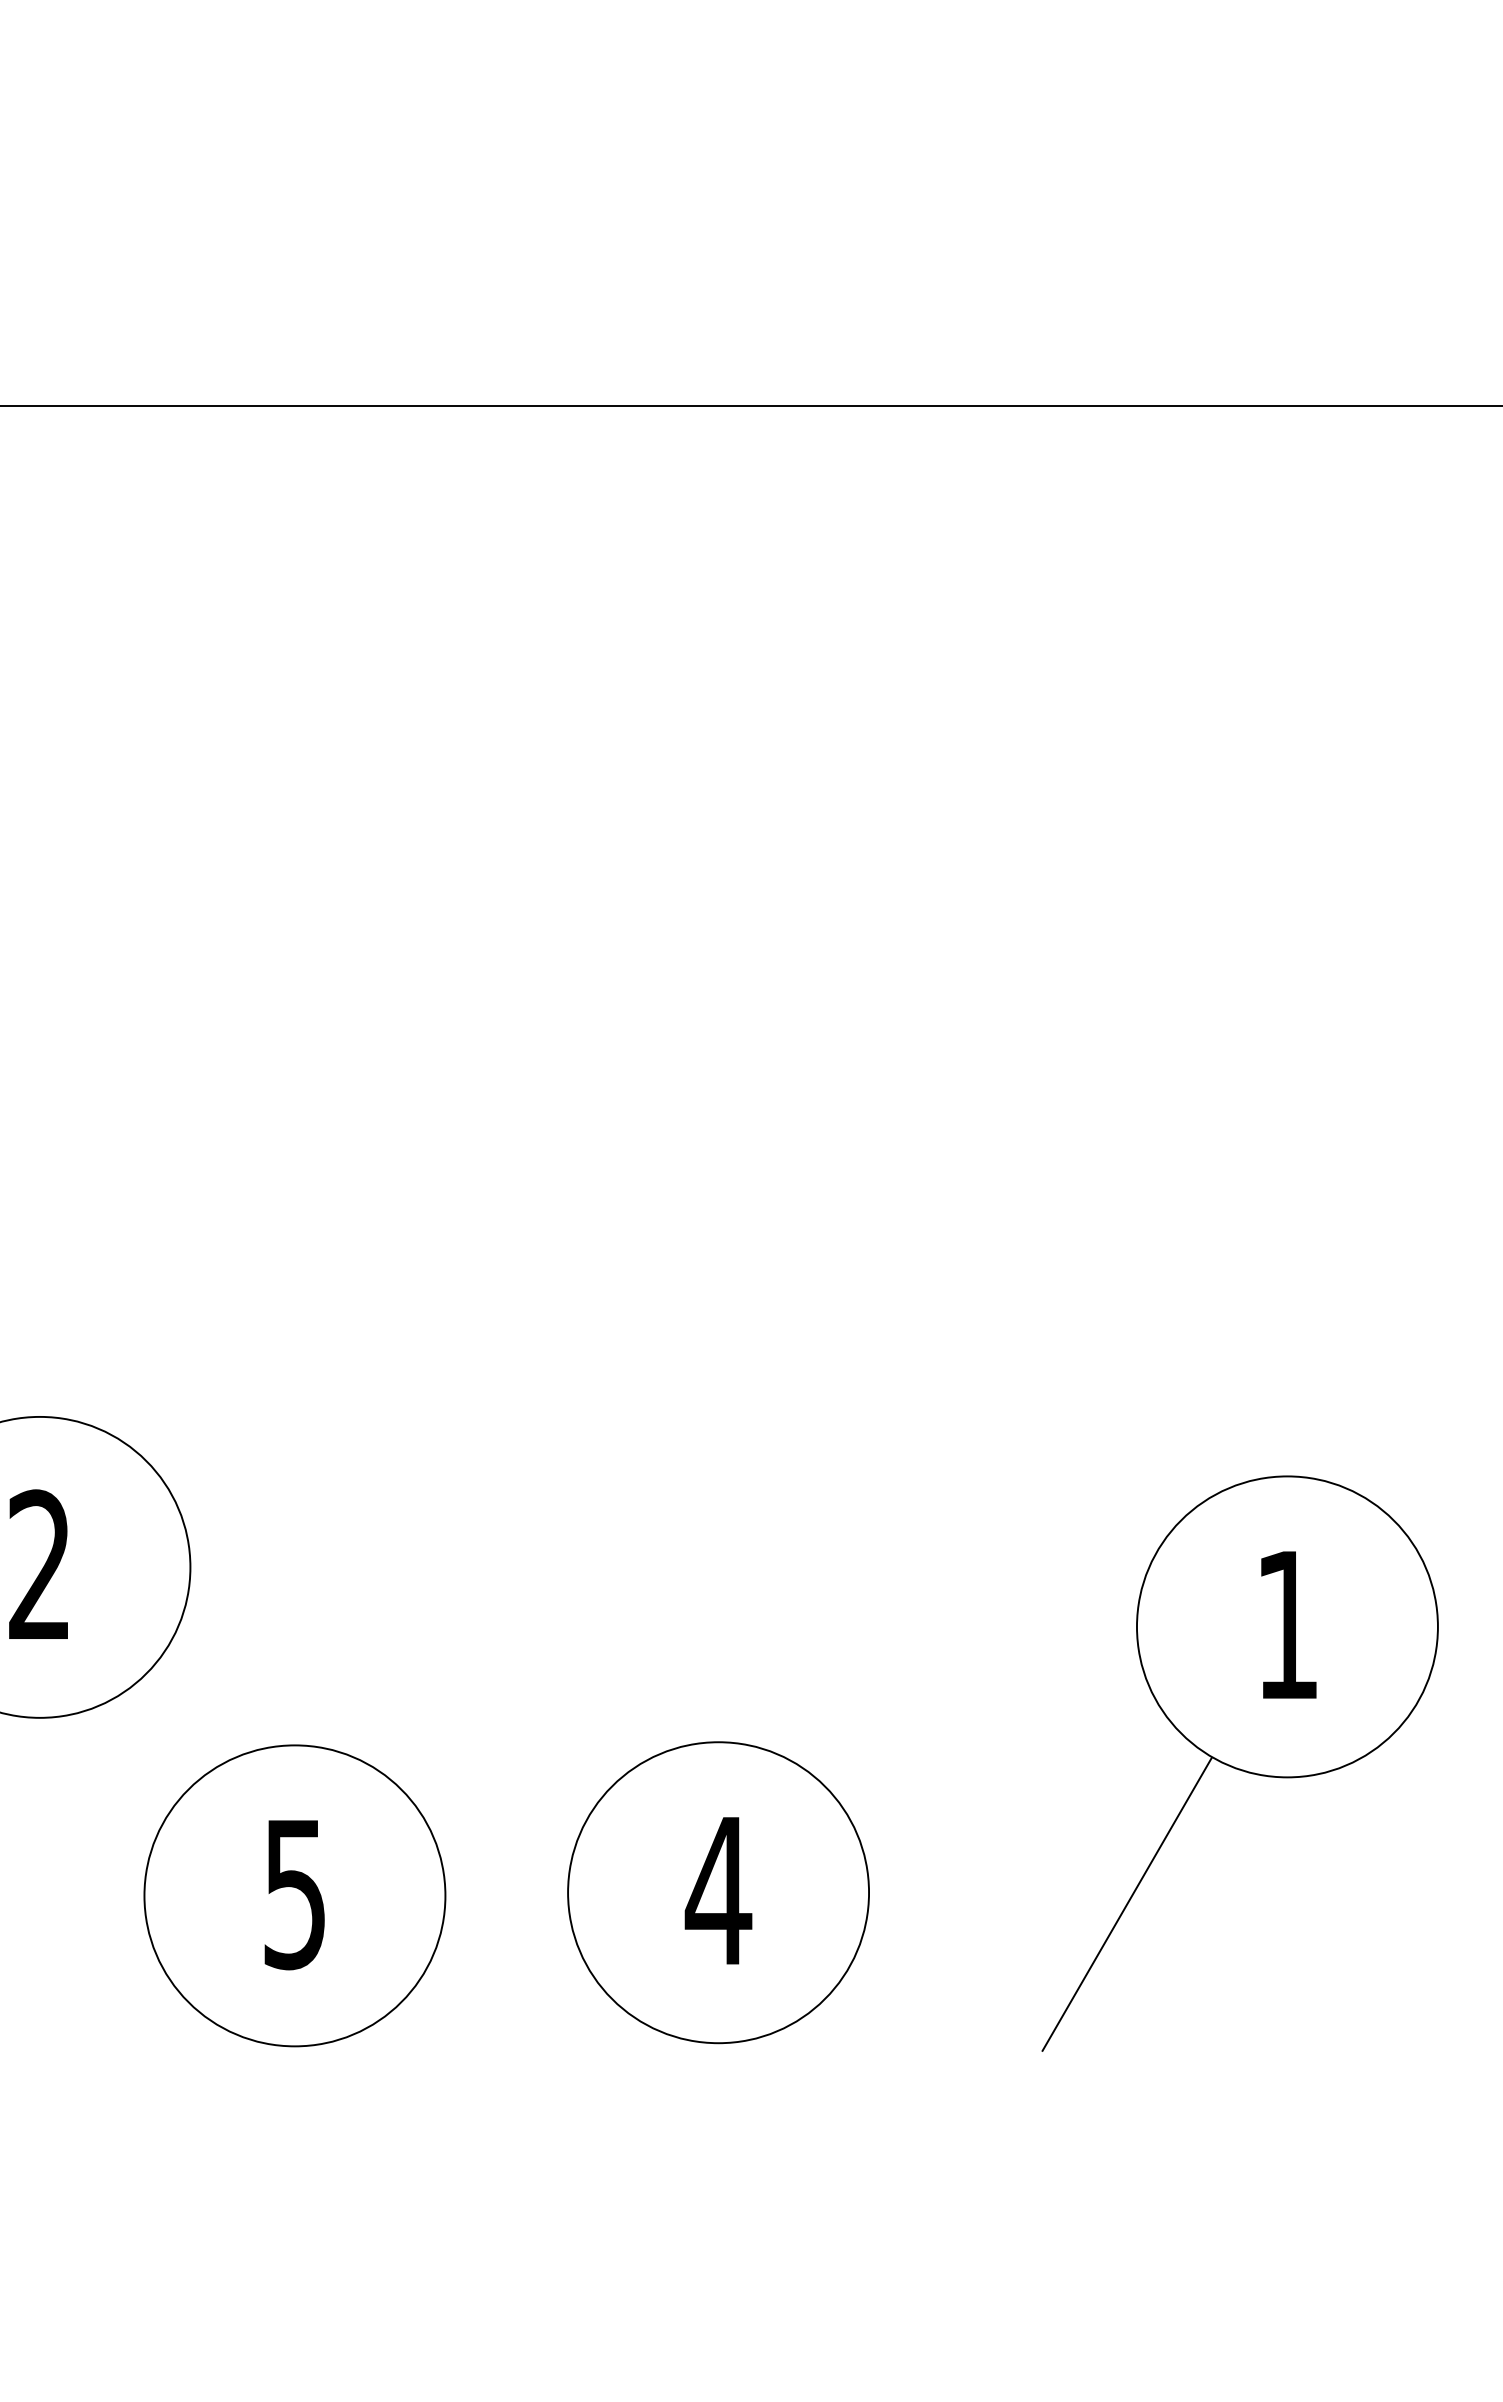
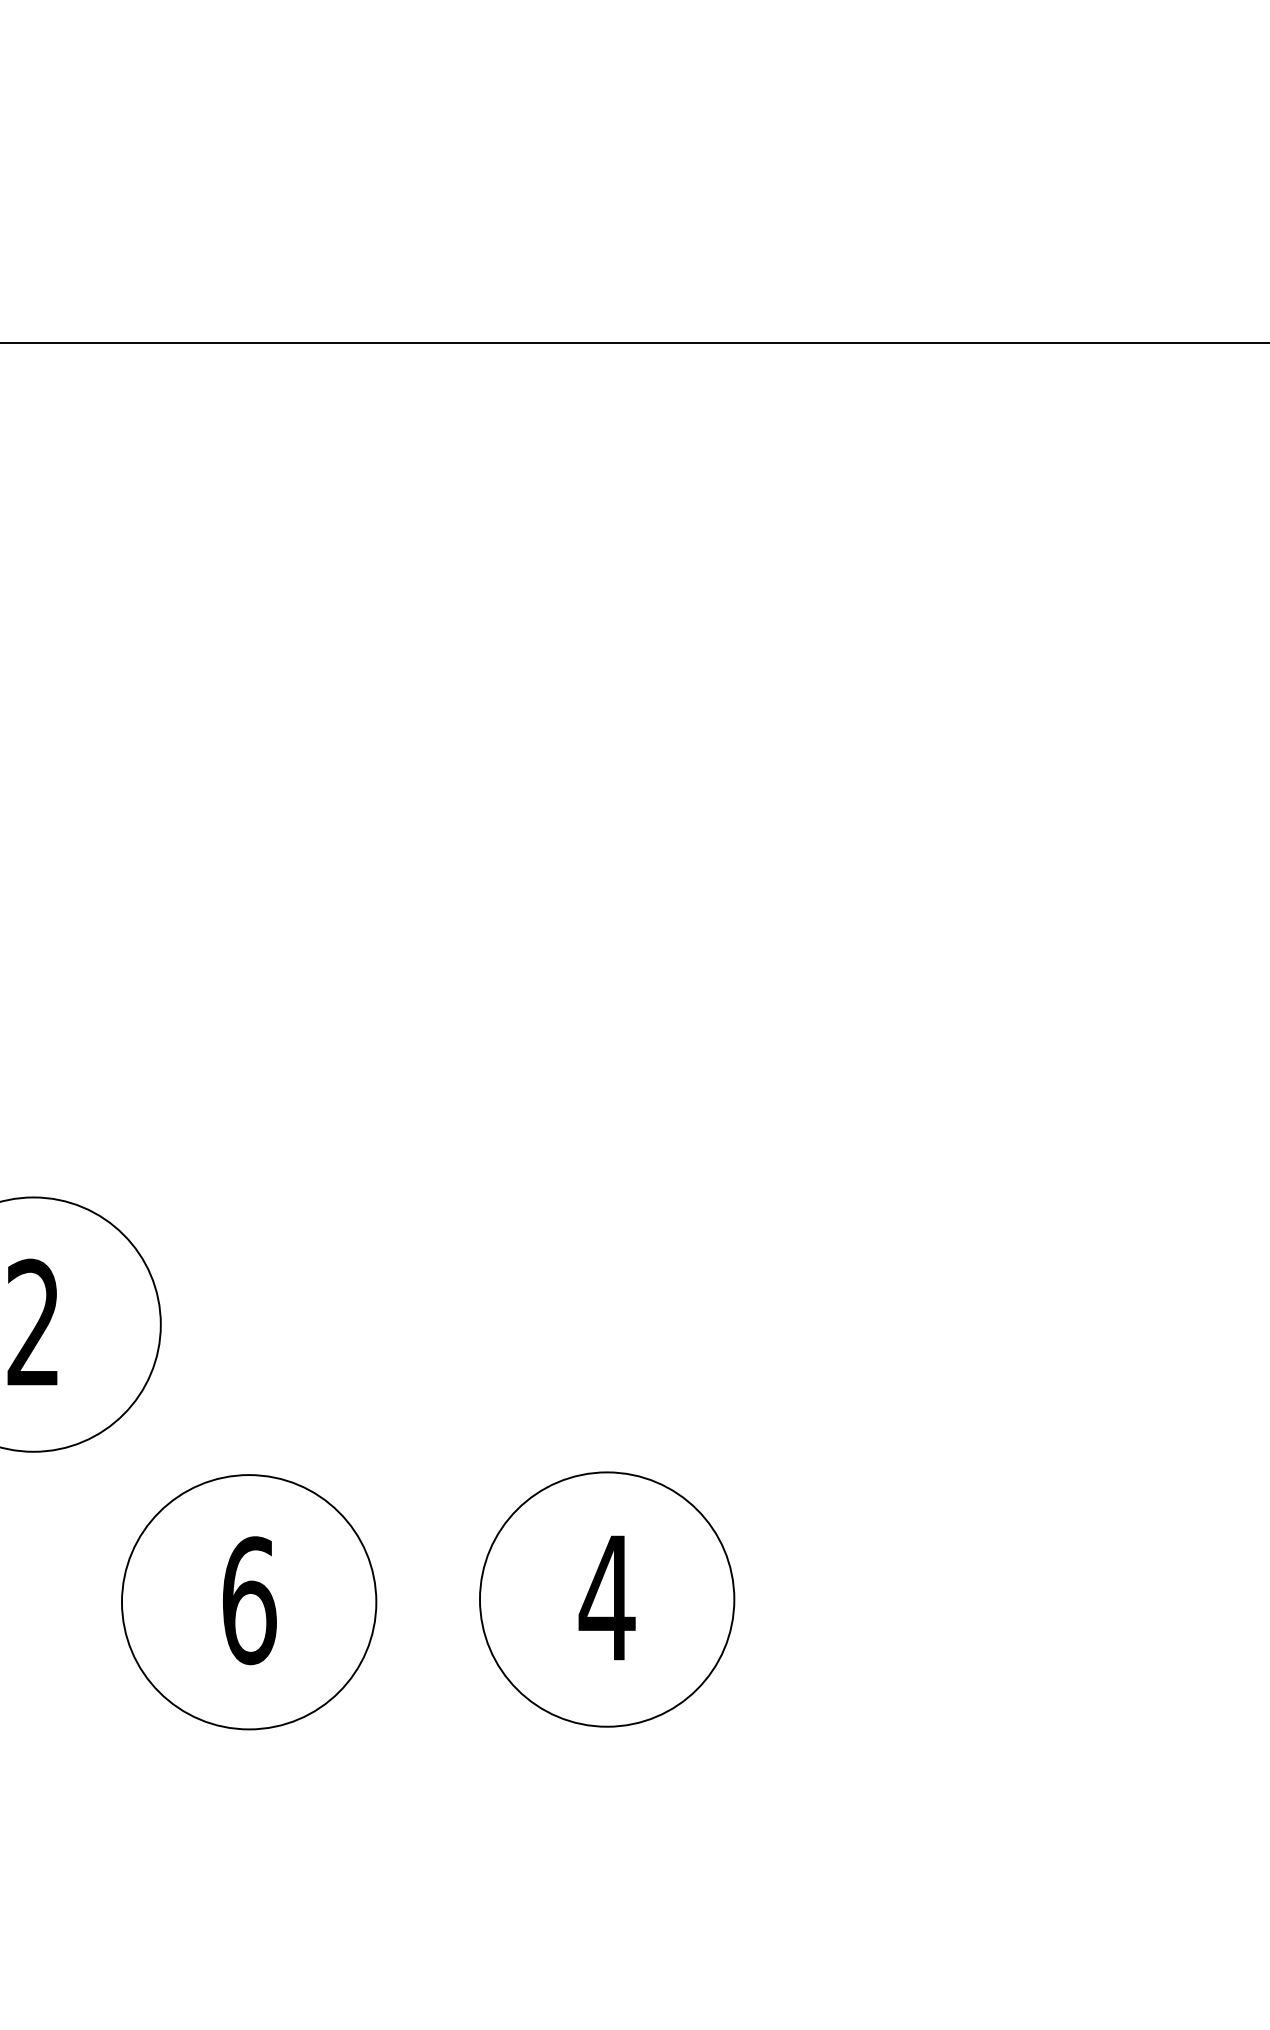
part: (1239, 1763) -> (1047, 1490), removed
text: (295, 1893) -> (249, 1600), 5 -> 6

